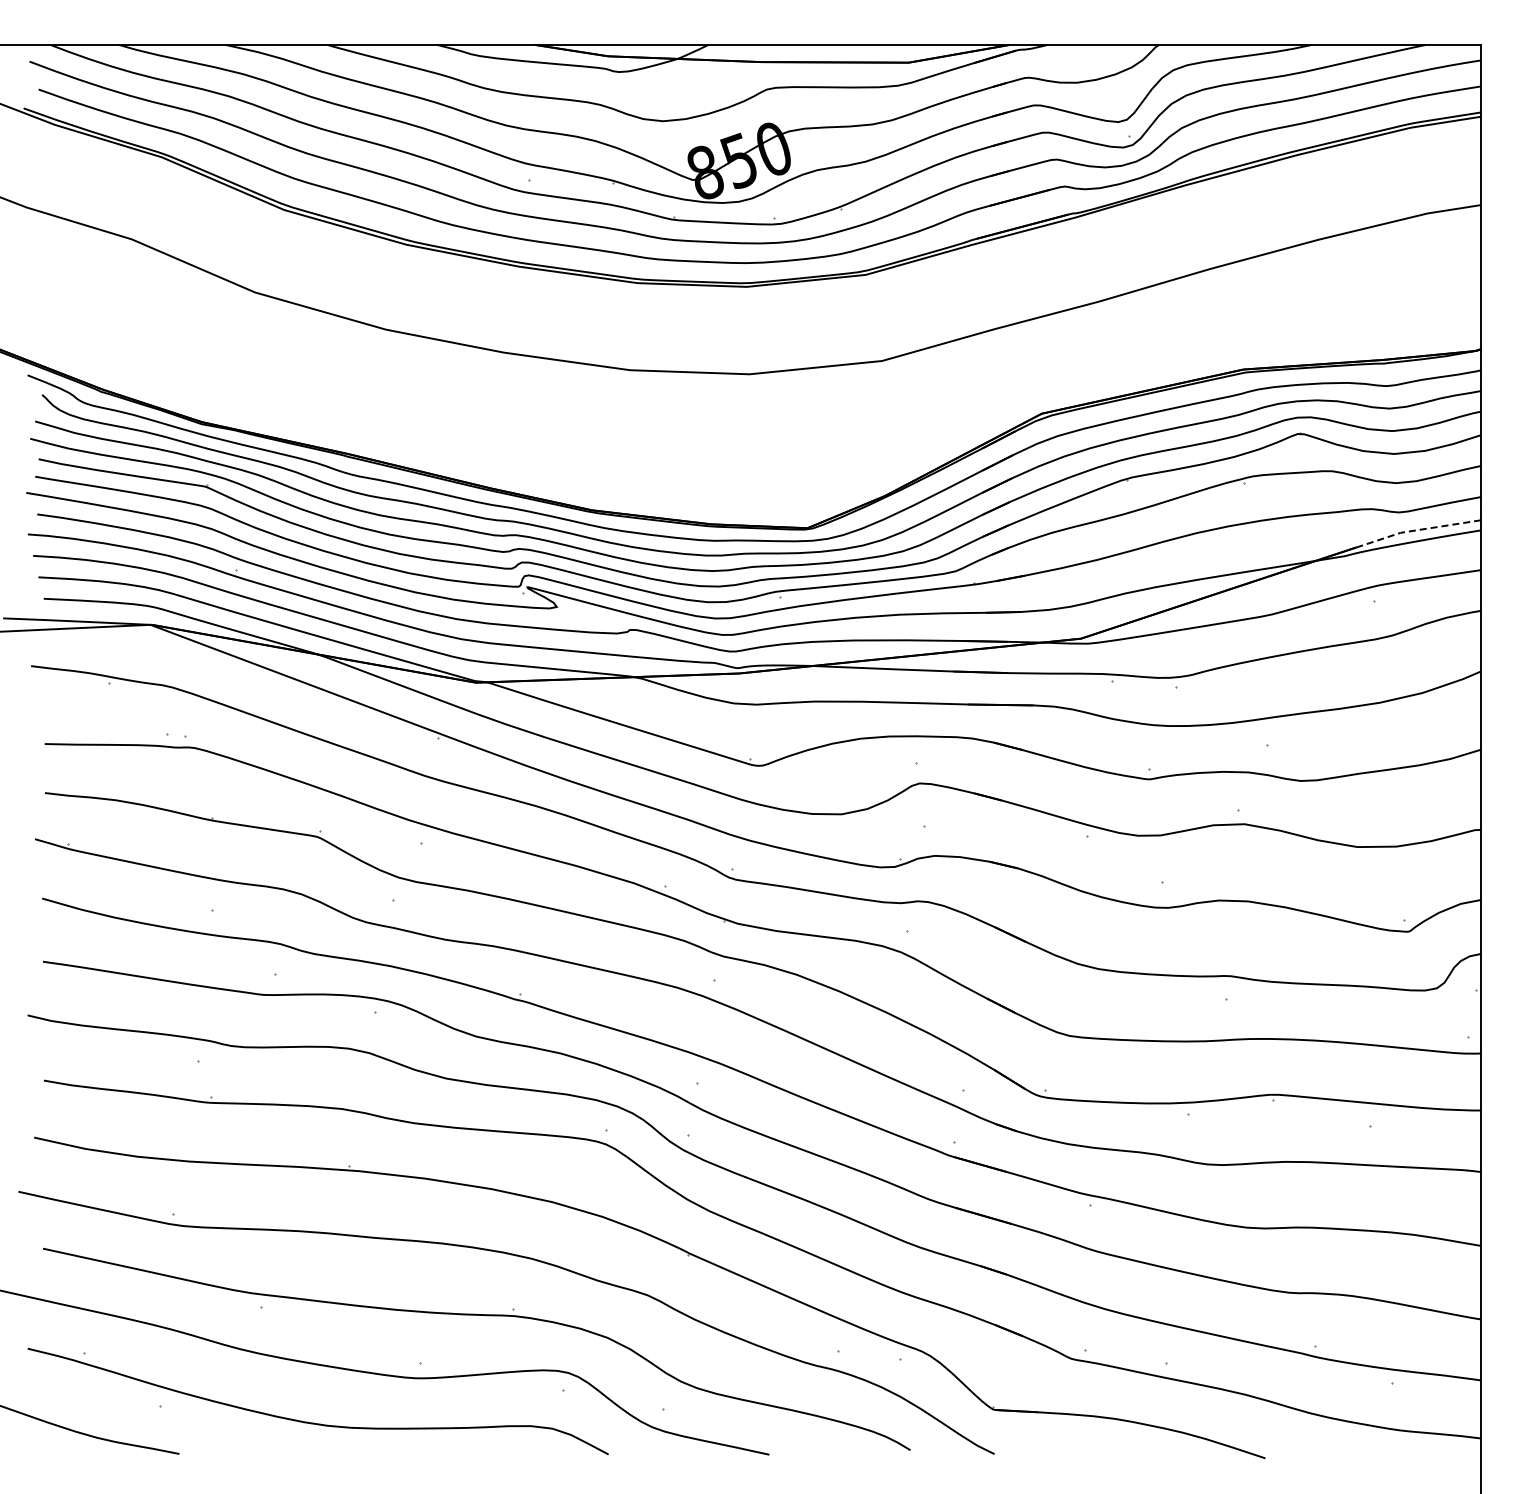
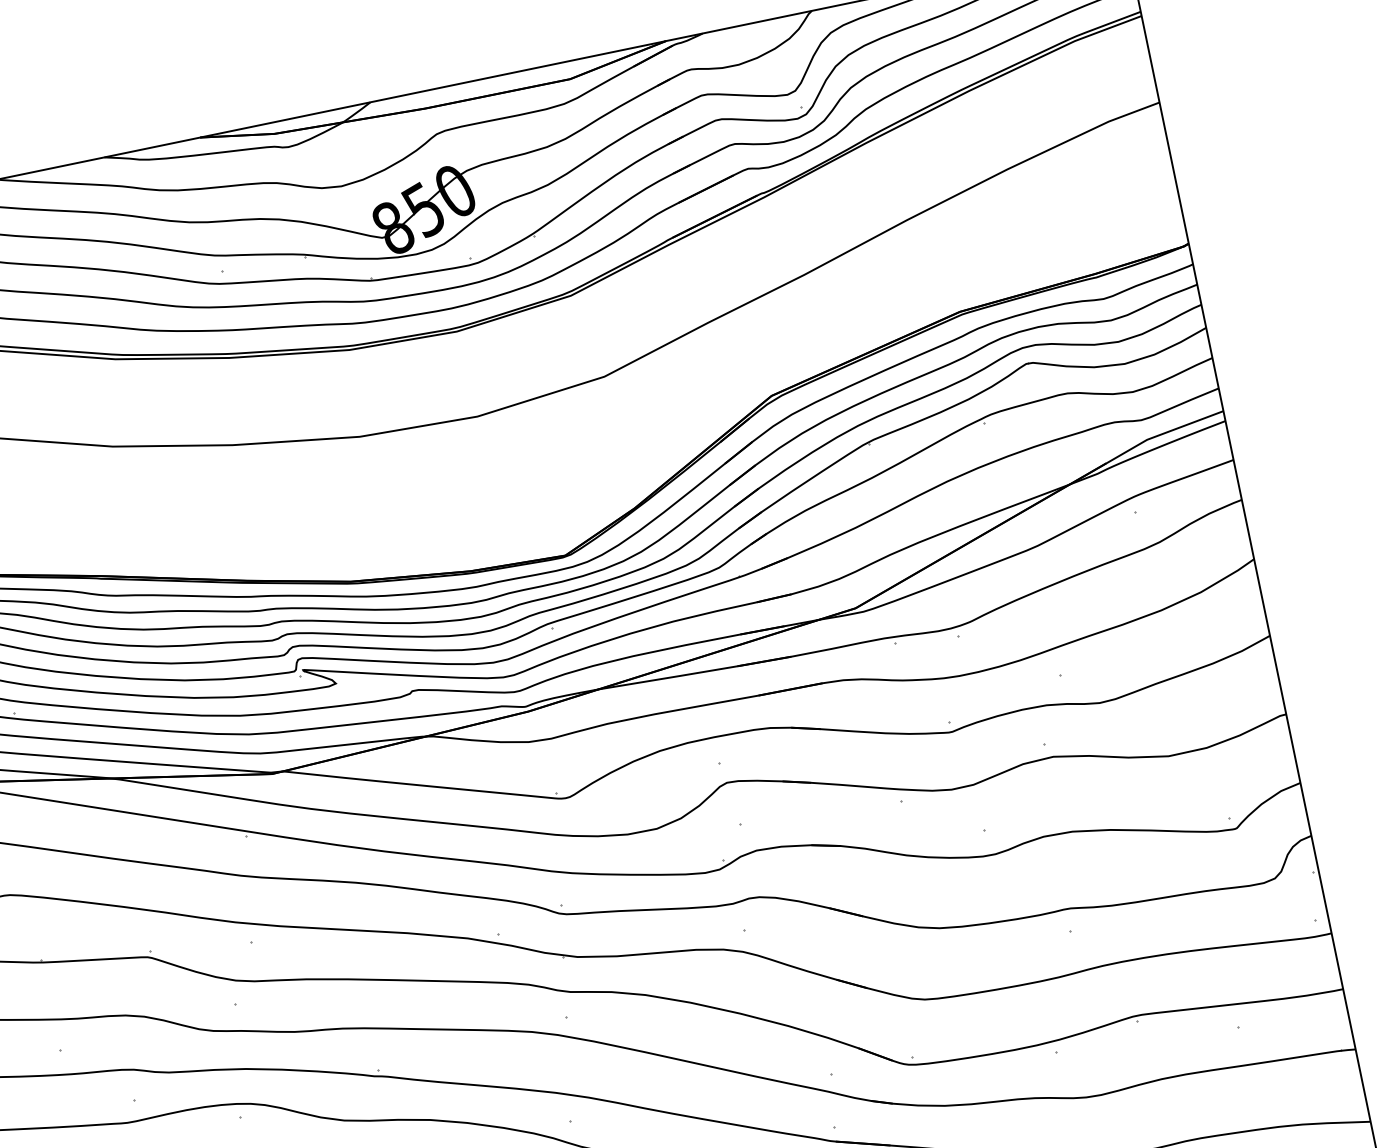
line: (1417, 530) -> (1163, 434), dashed -> solid

